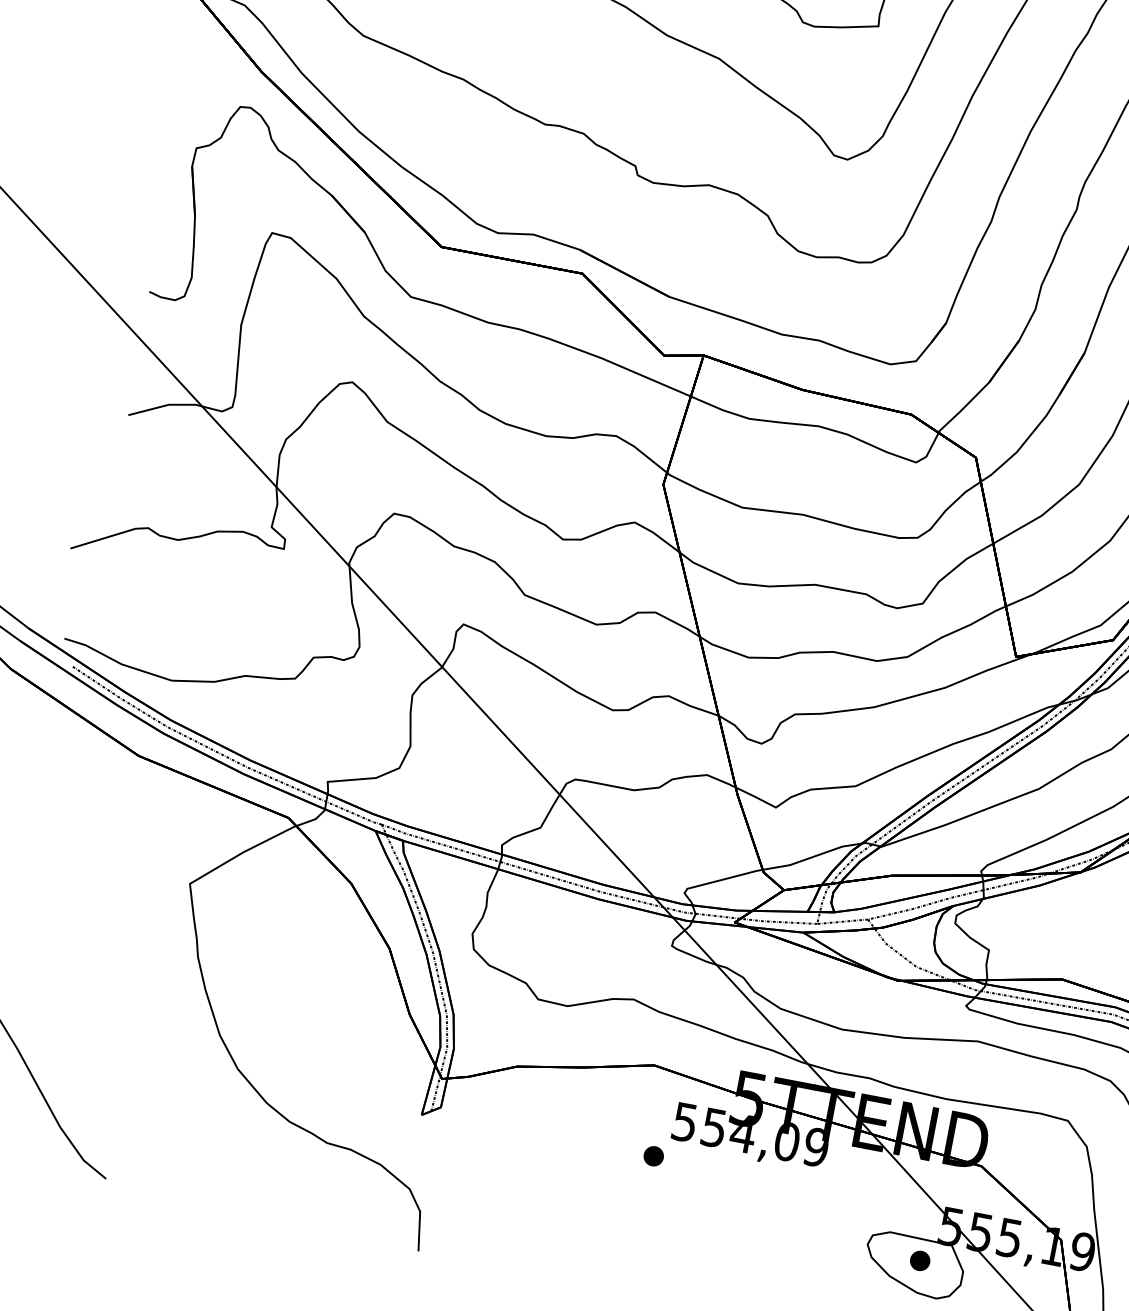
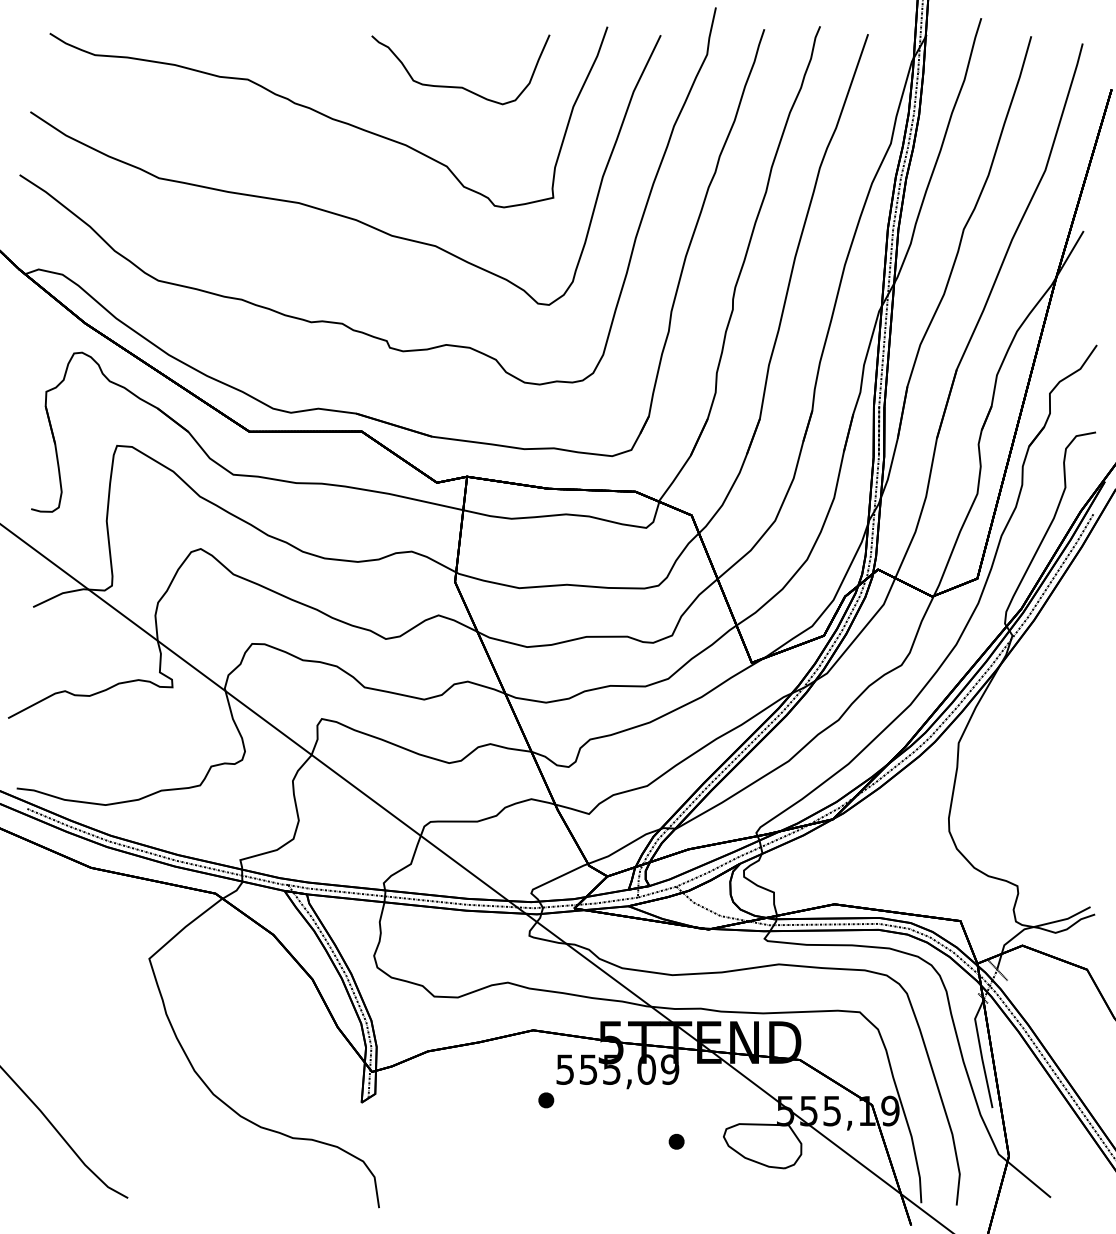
text: (742, 1133) -> (611, 1069), 554,09 -> 555,09
part: (920, 1260) -> (676, 1141), moved

